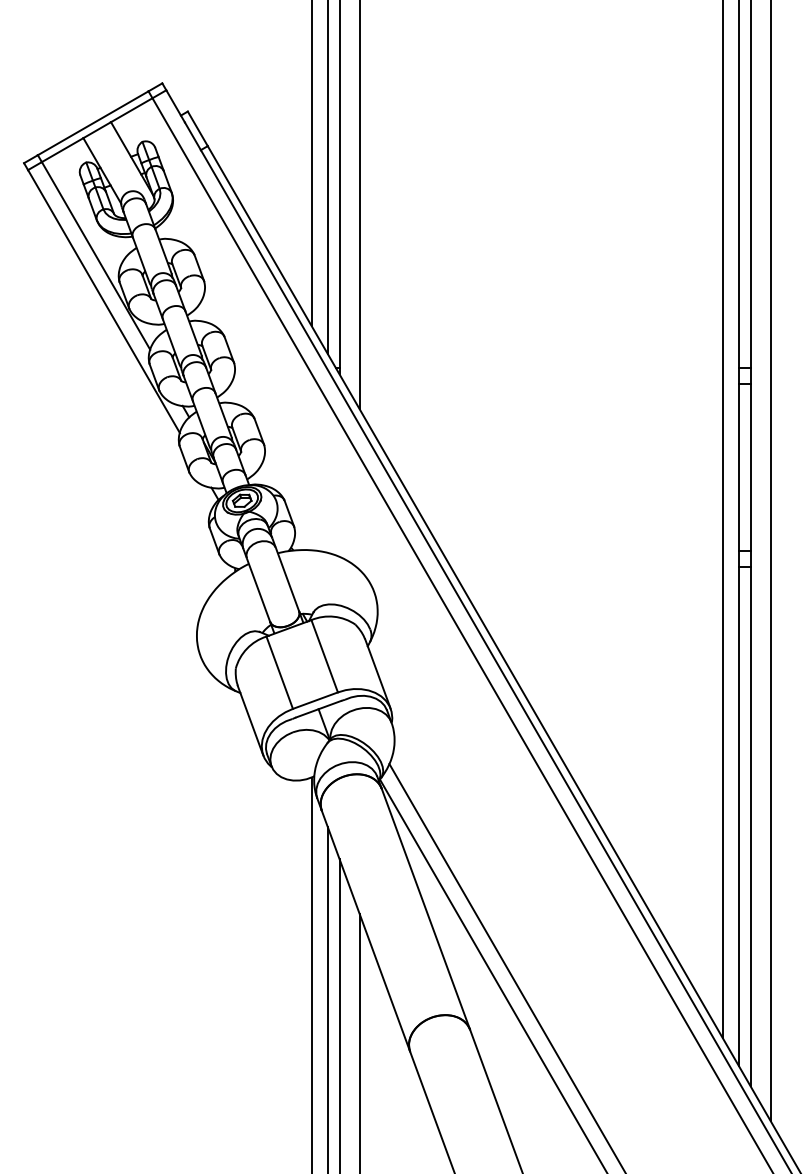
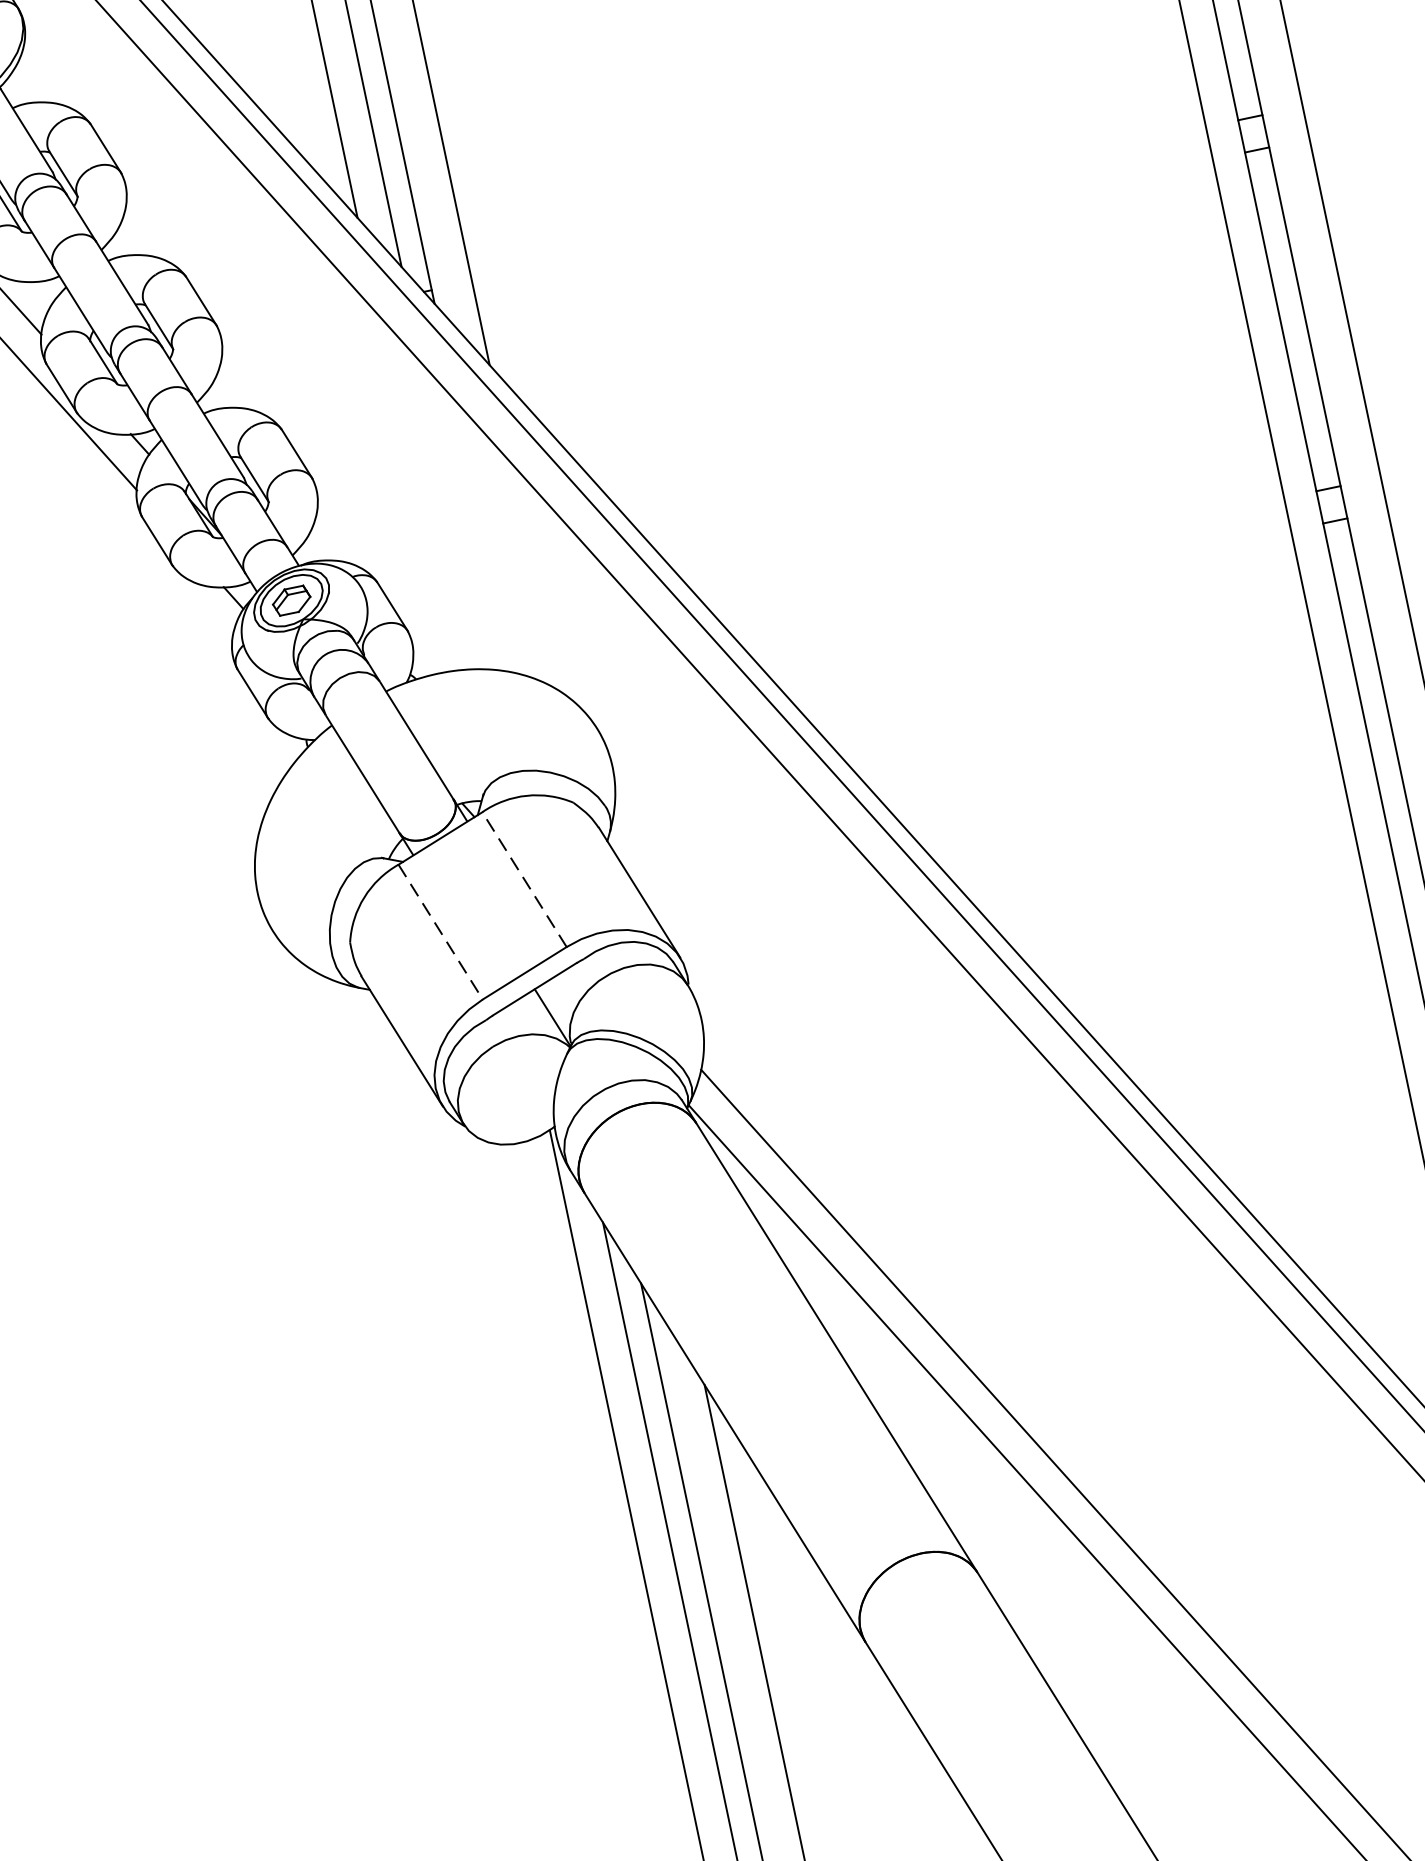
line: (324, 655) -> (523, 878), solid -> dashed
line: (279, 673) -> (440, 933), solid -> dashed

